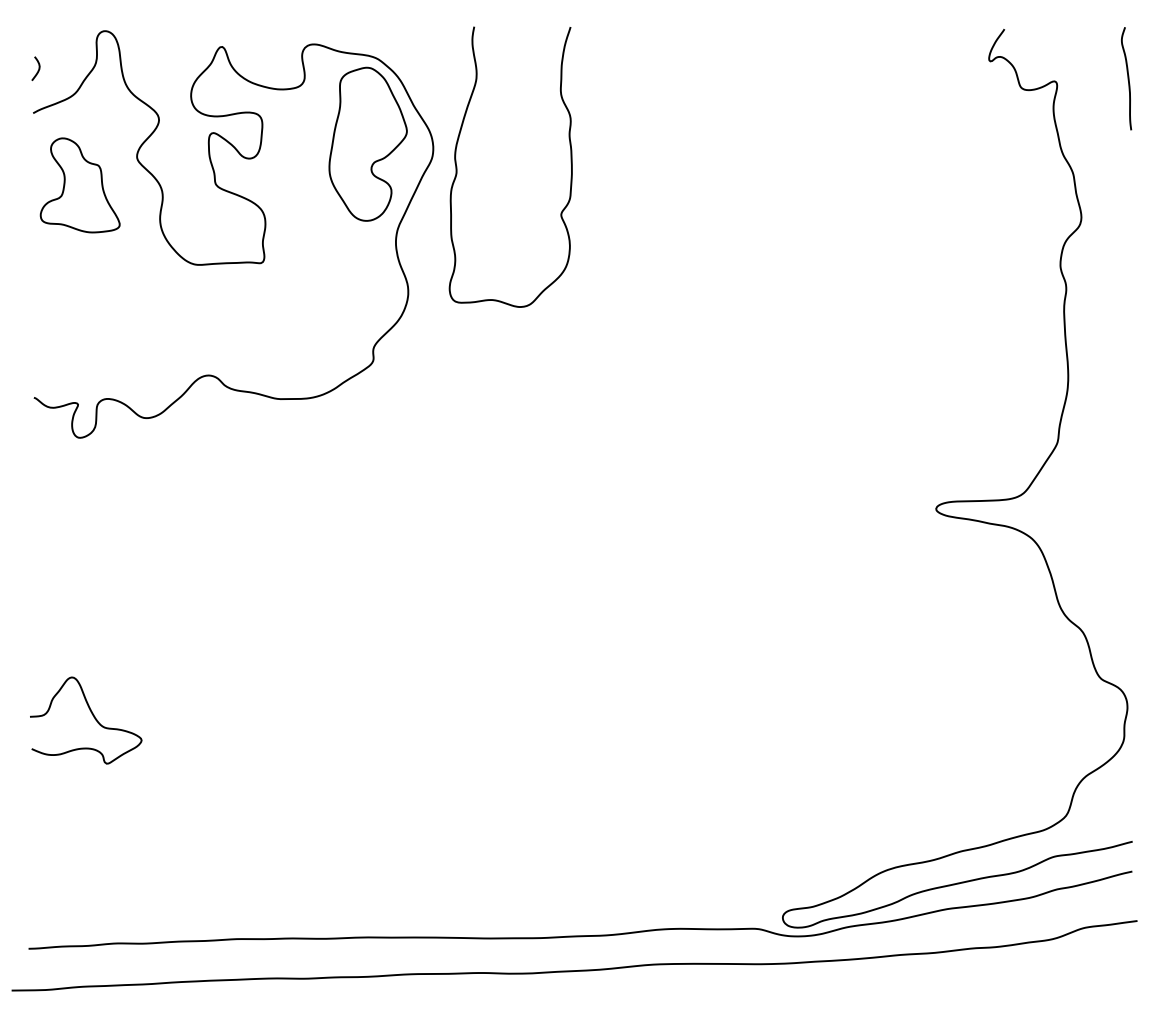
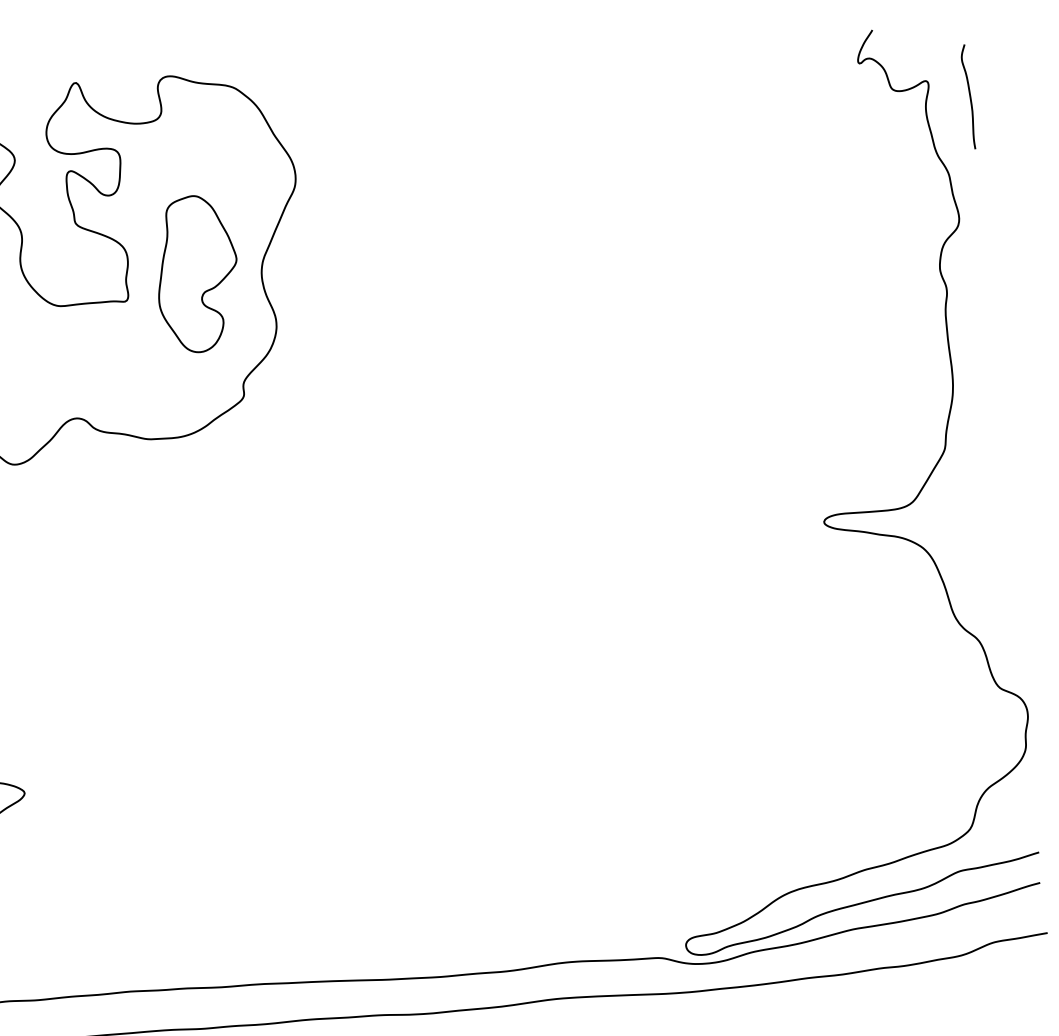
curve: (1127, 78) -> (969, 96), moved
part: (367, 143) -> (196, 273), moved
curve: (457, 166) -> (321, 194), removed

